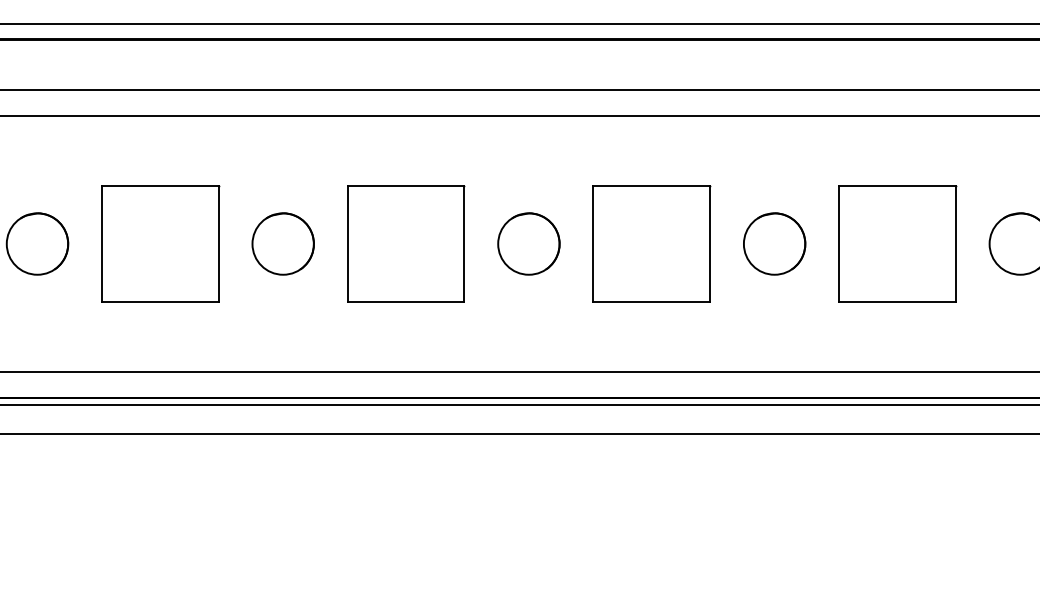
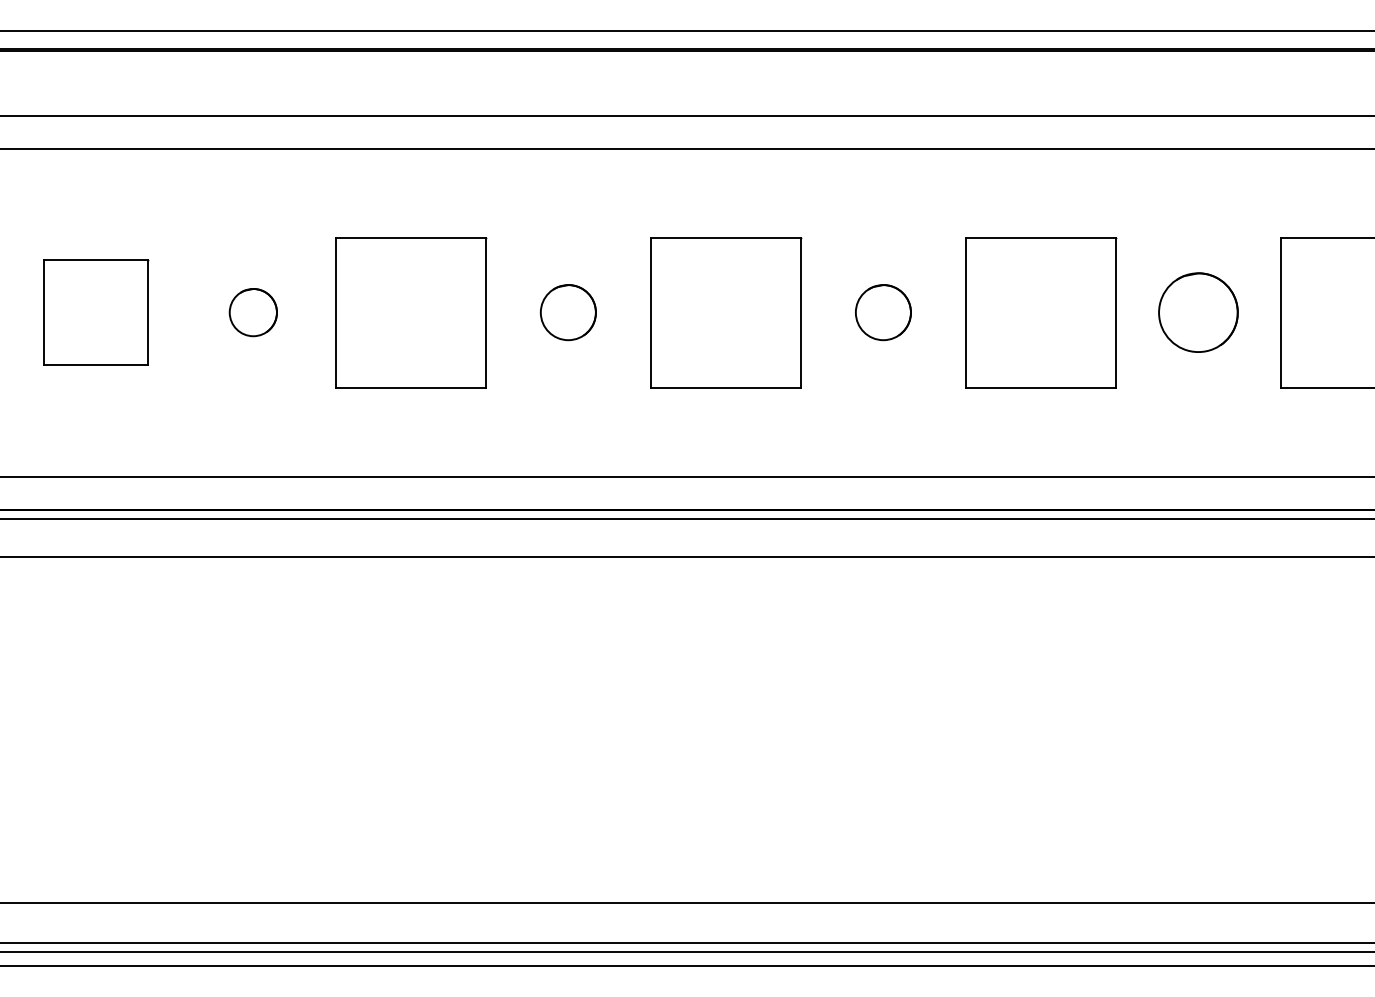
part: (160, 243) -> (96, 312), size x0.7
circle: (283, 243) -> (253, 312), size x0.6
circle: (529, 243) -> (568, 312), size x0.7
circle: (774, 243) -> (883, 312), size x0.7

